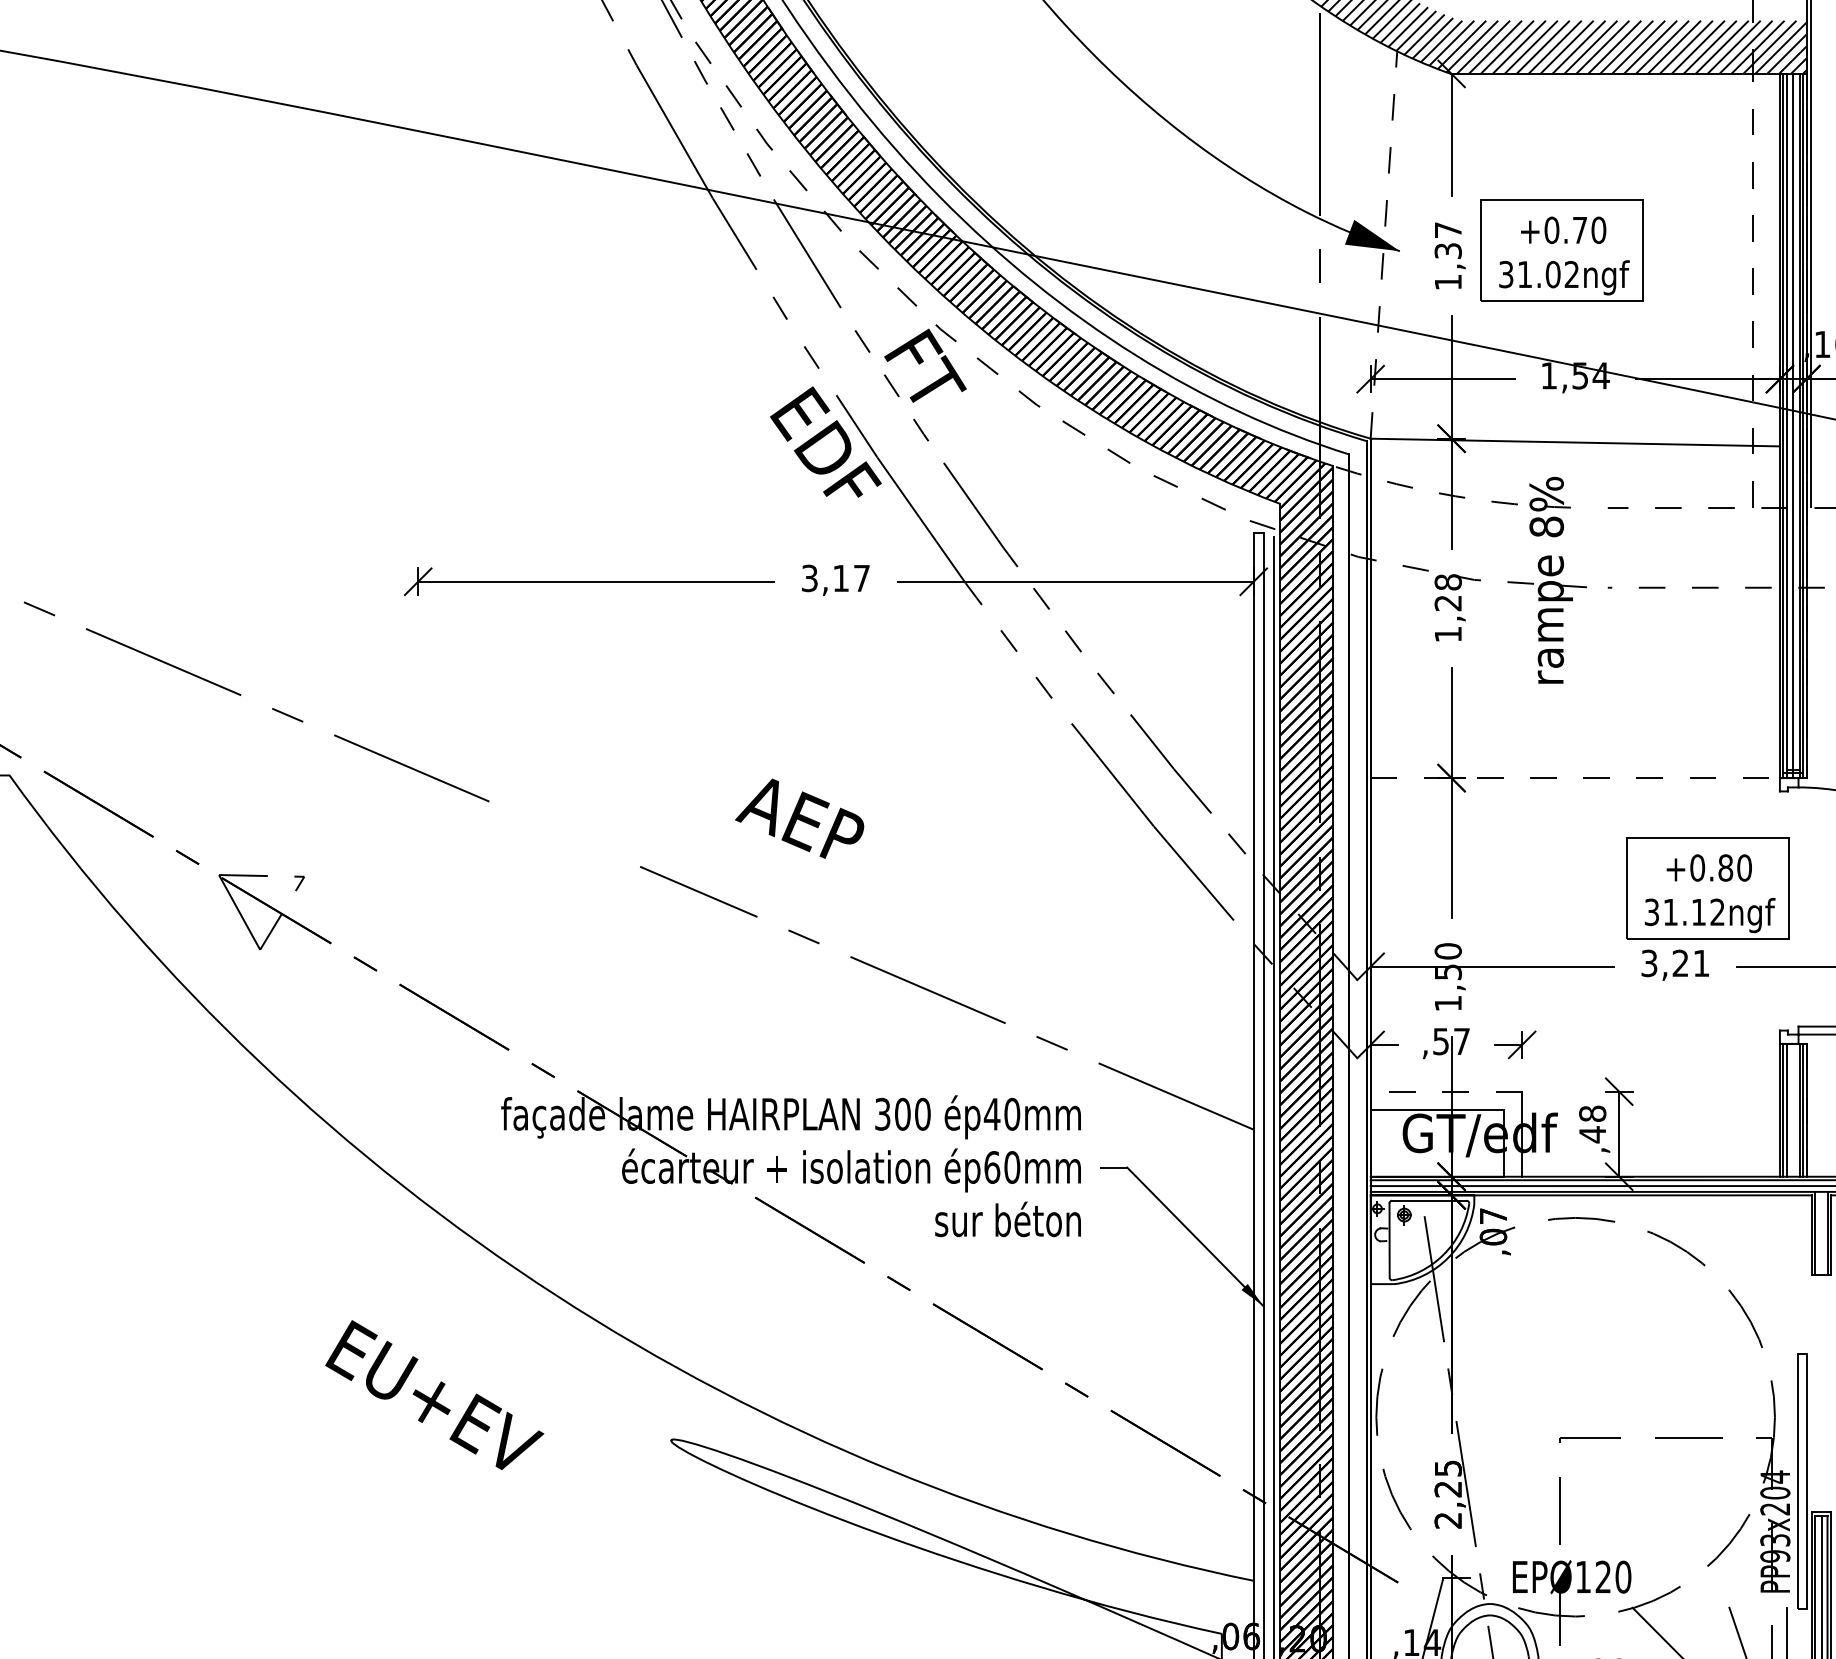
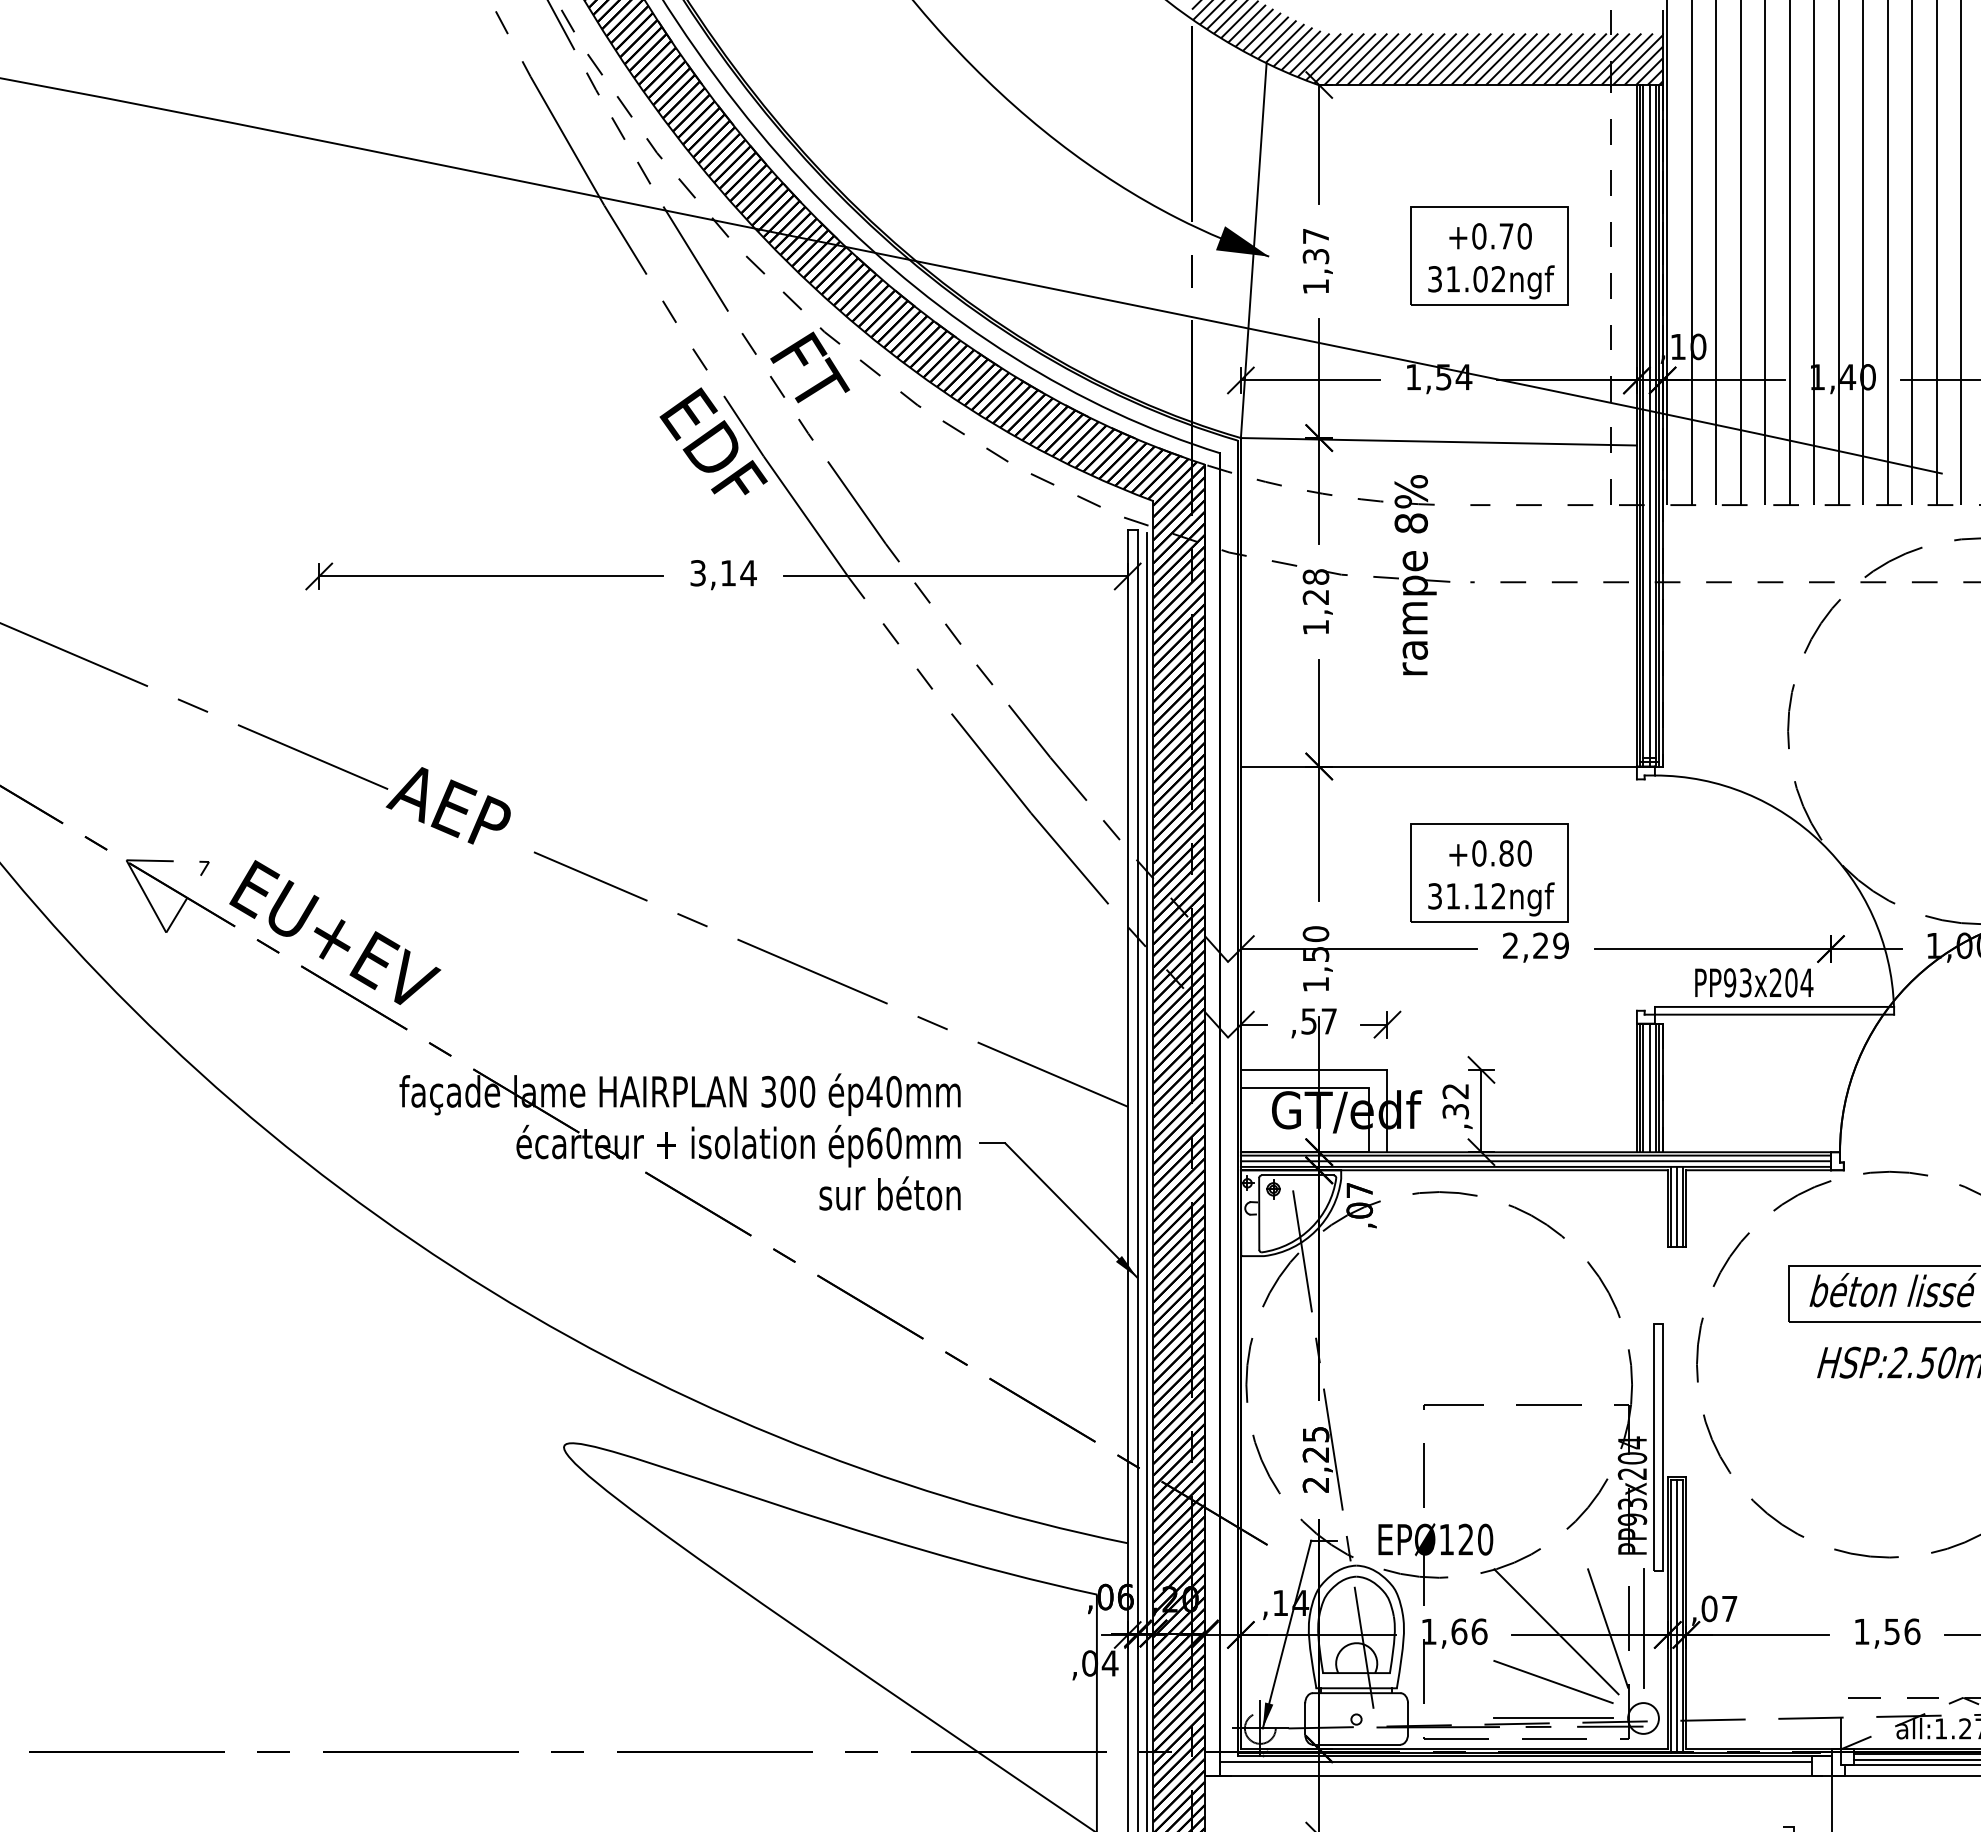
line: (1383, 244) -> (1253, 250), dashed -> solid
part: (1562, 250) -> (1489, 255), moved
text: (861, 578) -> (748, 573), 3,17 -> 3,14
line: (1575, 778) -> (1439, 766), dashed -> solid
text: (798, 818) -> (447, 805), moved
part: (1708, 887) -> (1489, 872), moved
text: (1675, 963) -> (1535, 945), 3,21 -> 2,29
line: (1445, 1091) -> (1313, 1069), dashed -> solid
line: (1792, 1109) -> (1649, 1087), added
text: (1592, 1124) -> (1455, 1101), ,48 -> ,32
line: (1821, 1232) -> (1677, 1206), added
text: (435, 1395) -> (335, 932), moved

